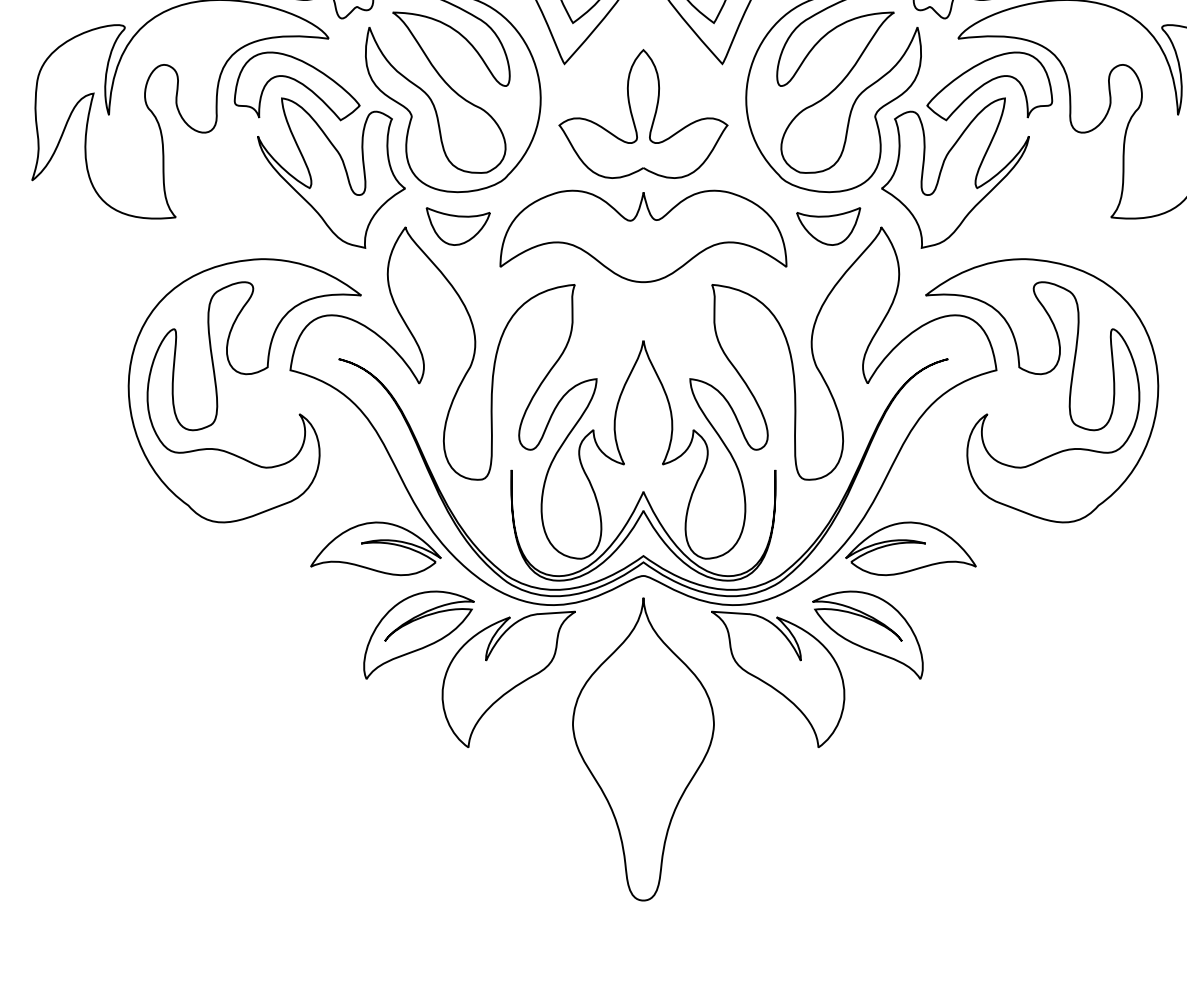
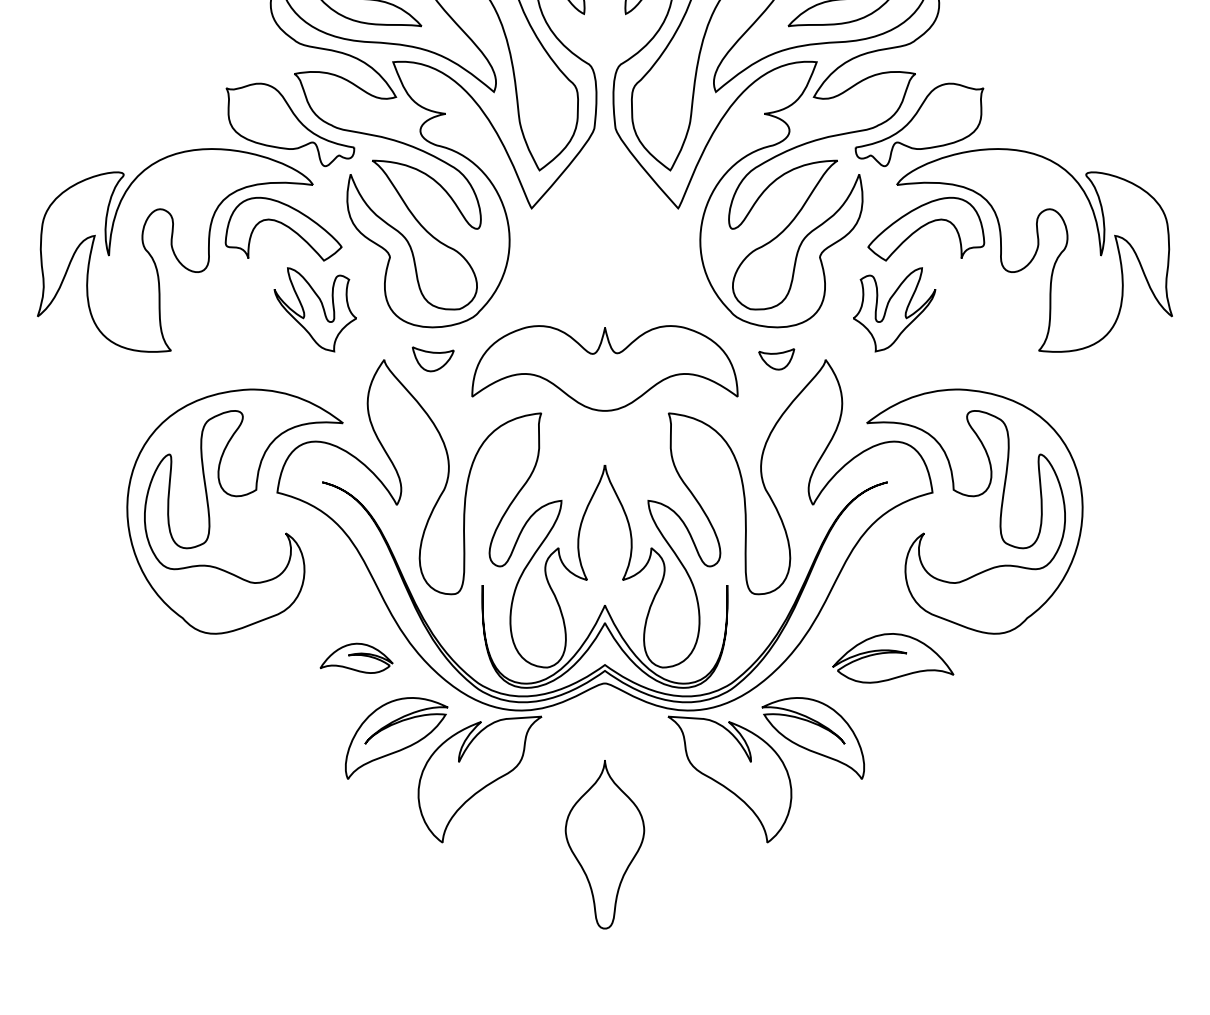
part: (642, 113) -> (604, 254), removed
part: (331, 172) -> (315, 309), size x0.6
part: (955, 172) -> (894, 309), size x0.6
part: (458, 226) -> (433, 359), size x0.7
part: (828, 226) -> (776, 359), size x0.6
part: (375, 549) -> (356, 658), size x0.6
part: (911, 549) -> (893, 658), moved
part: (642, 749) -> (604, 844), size x0.6

